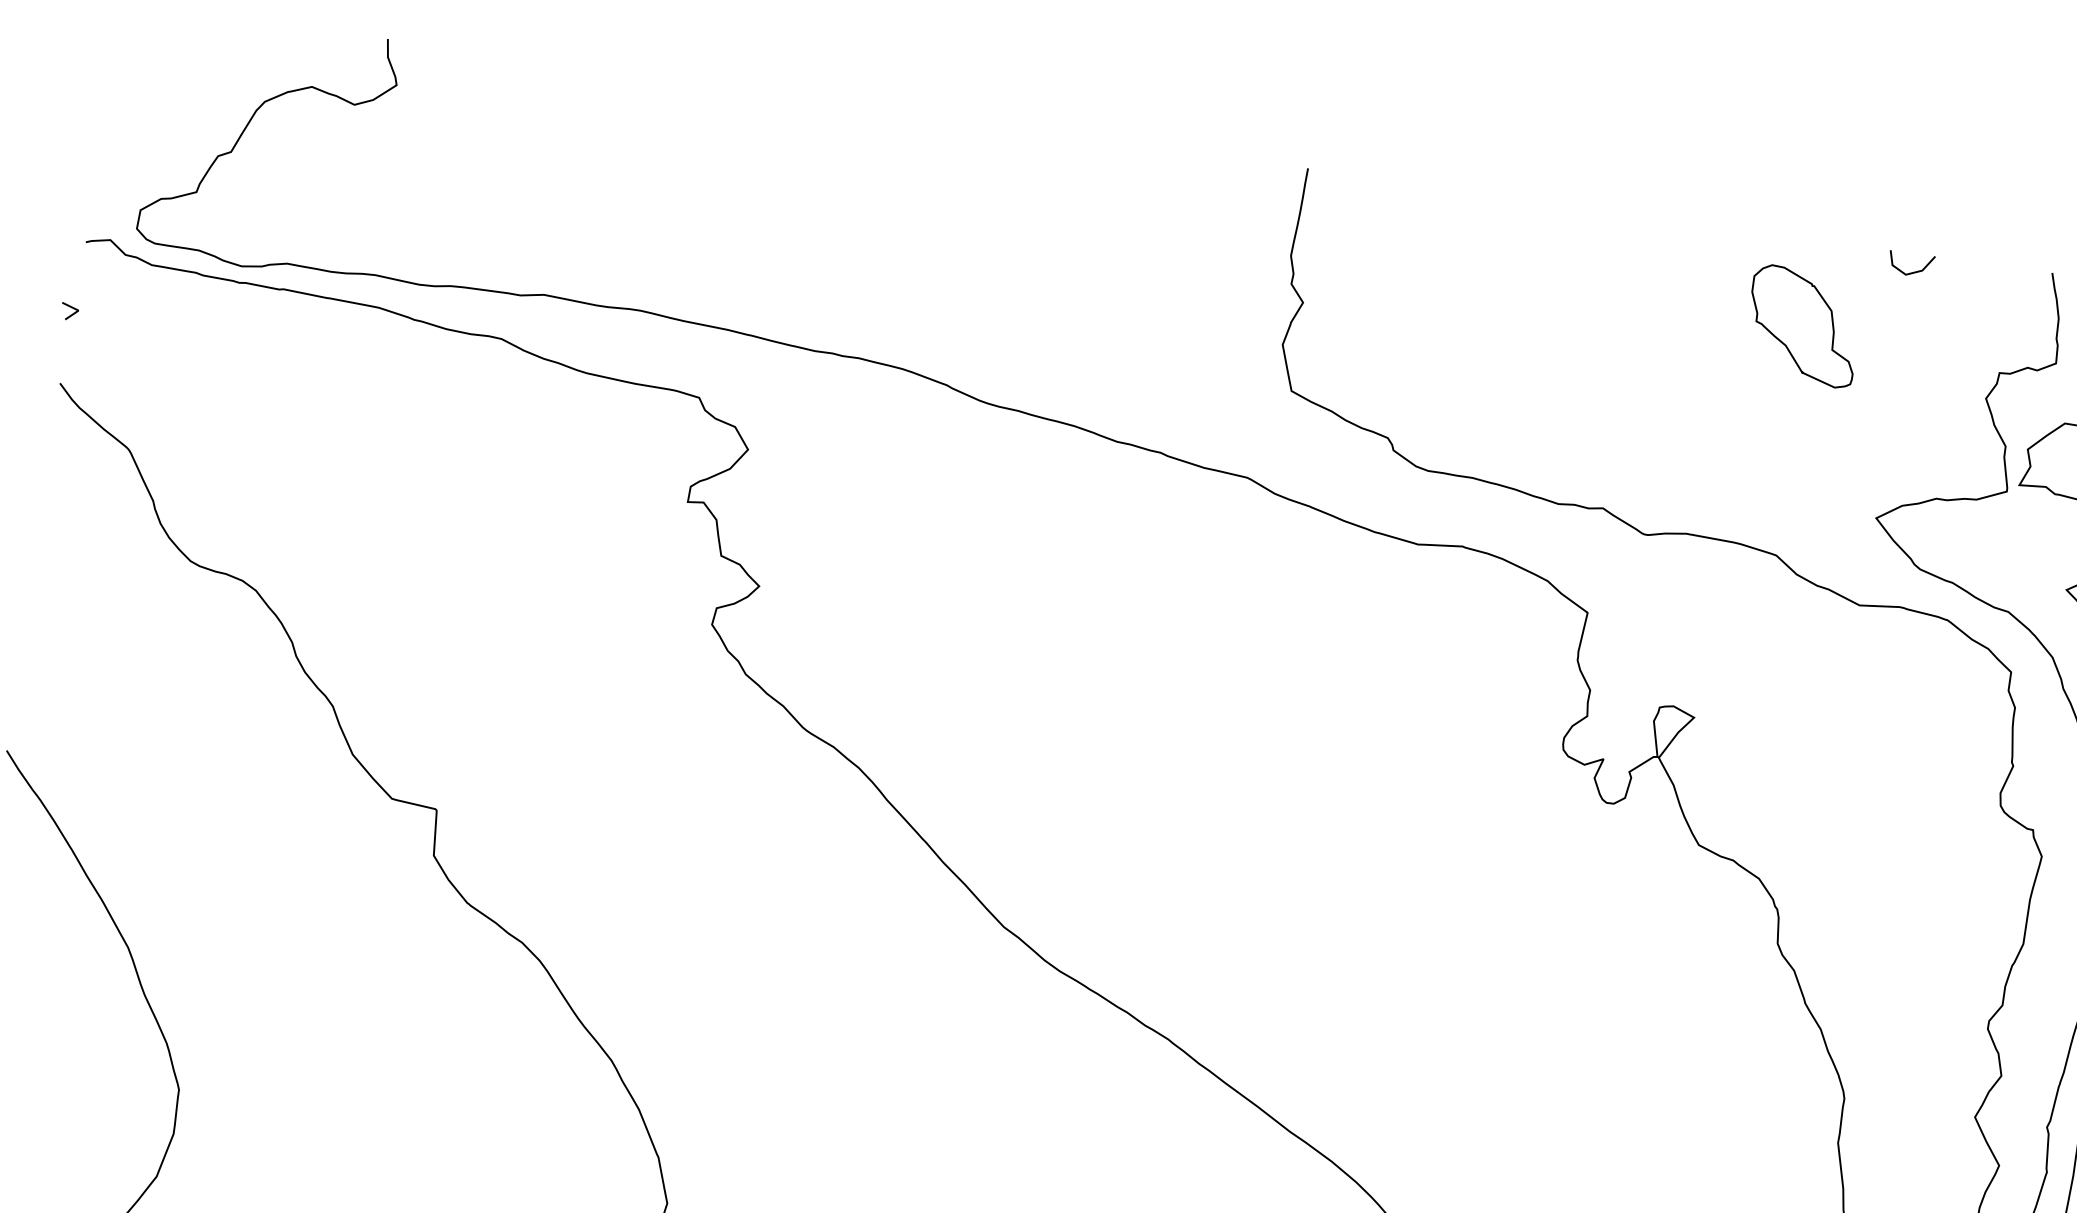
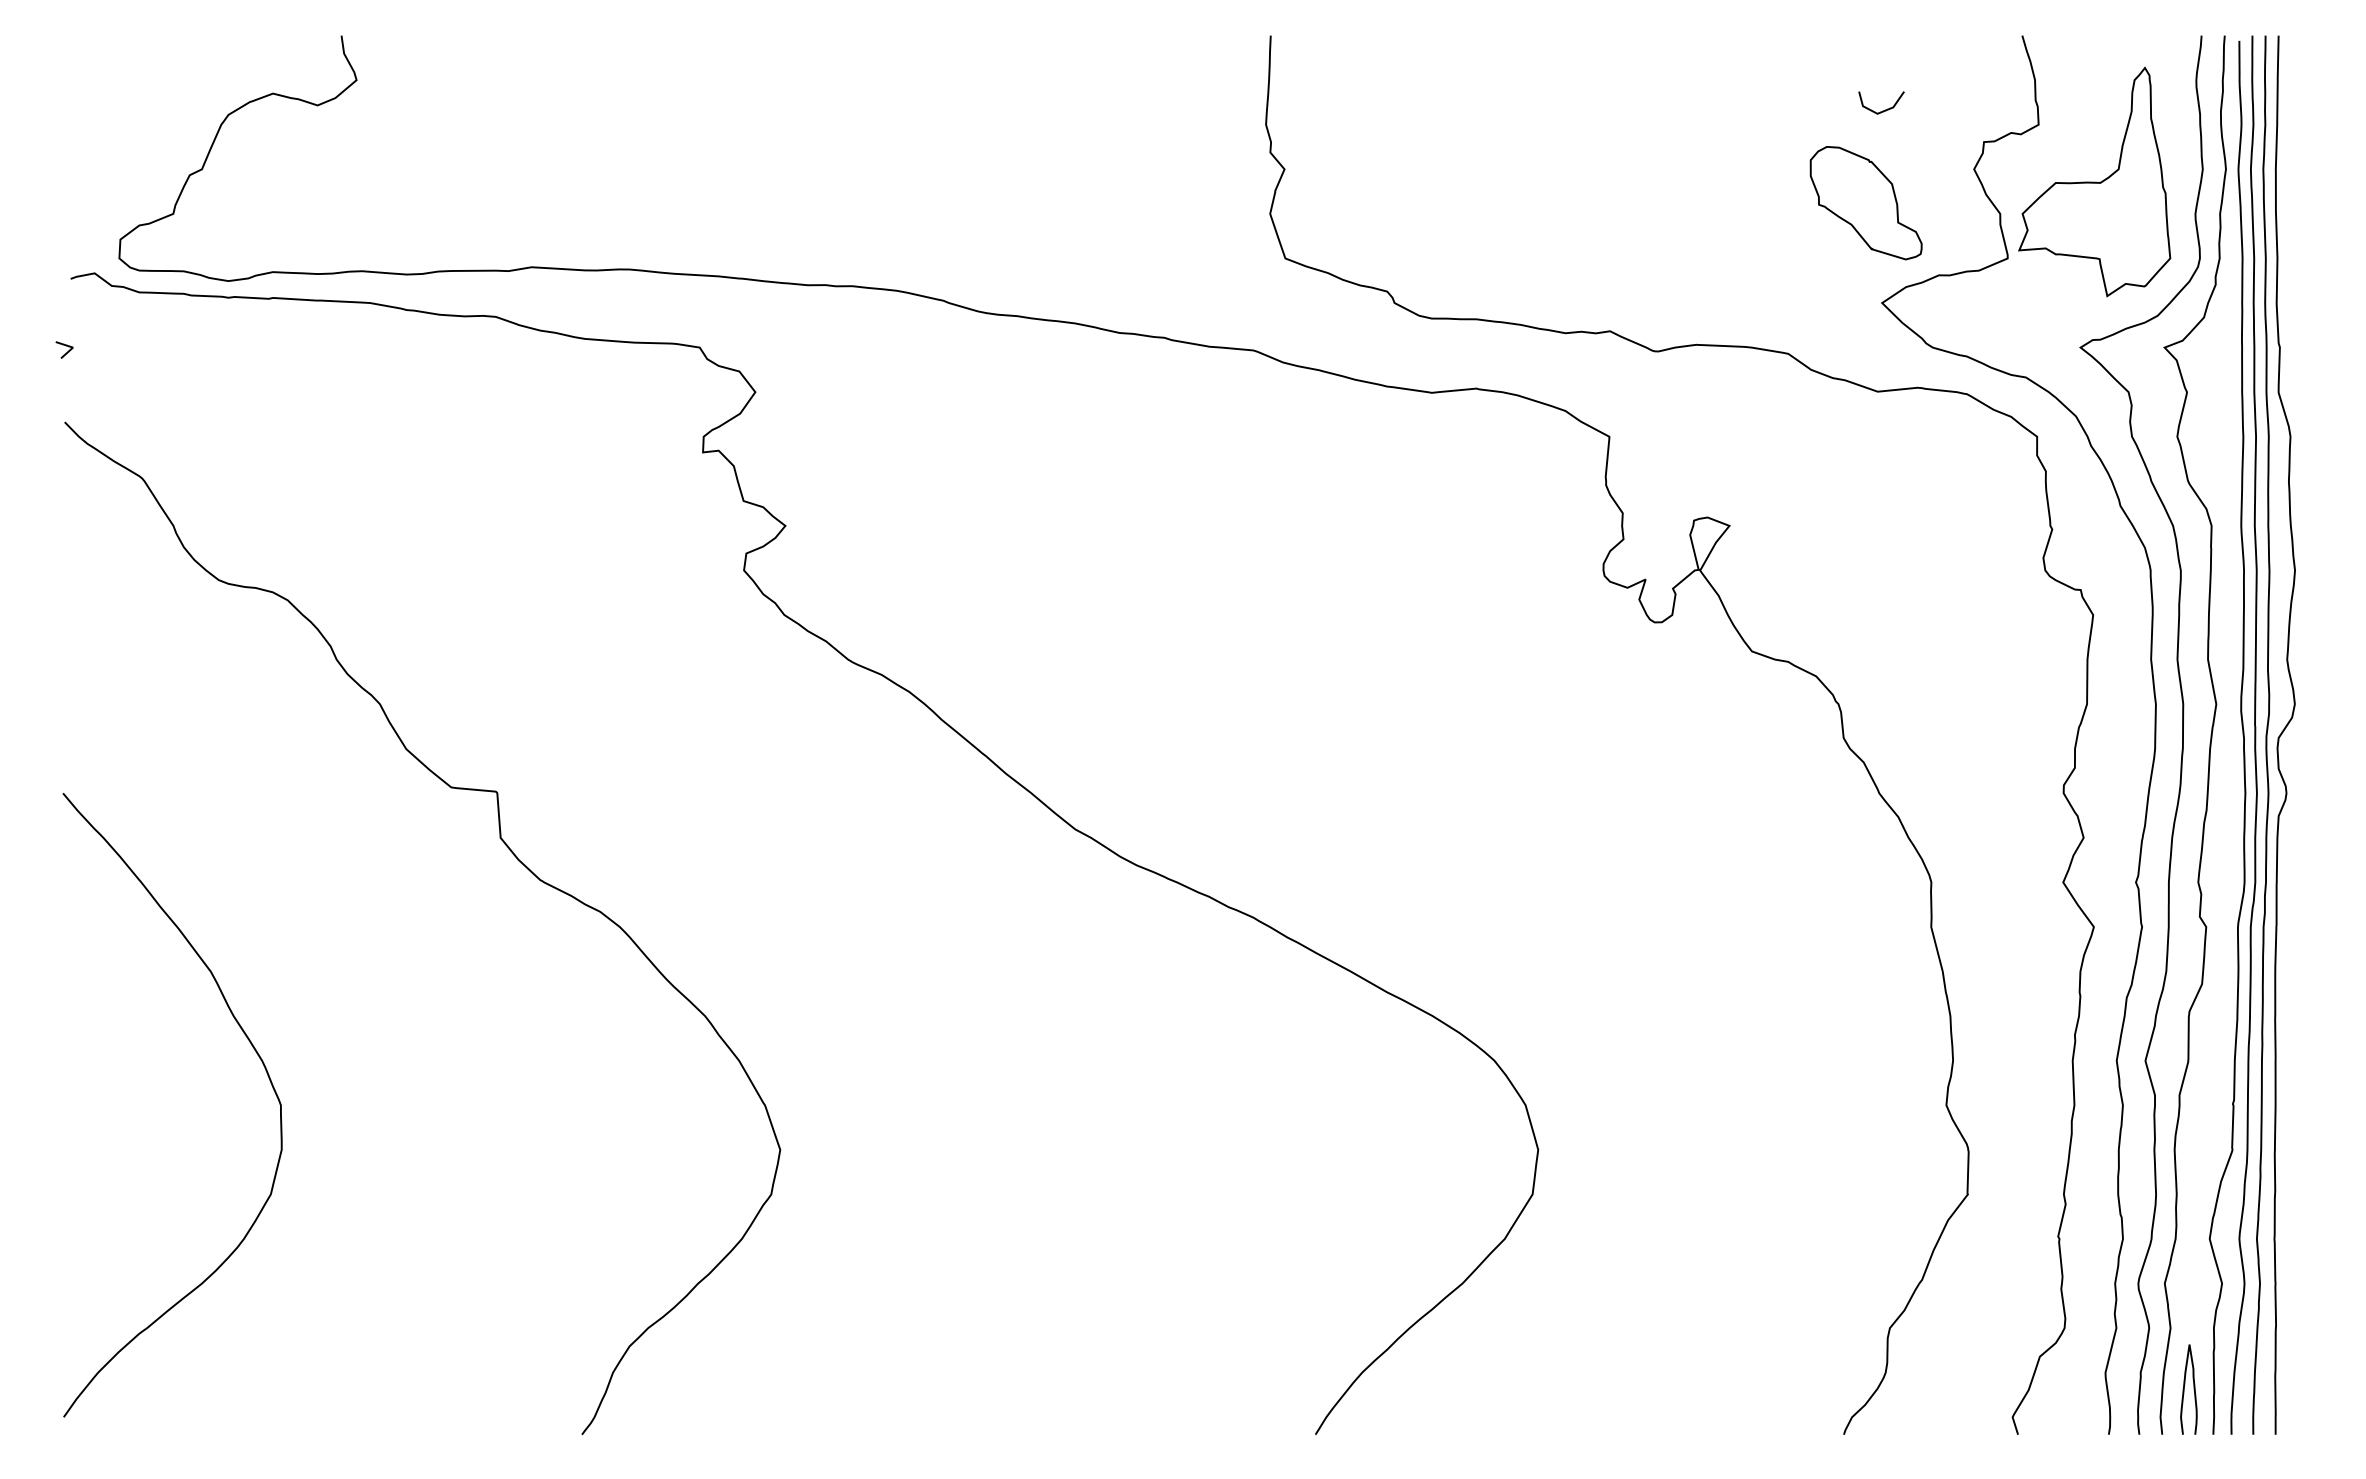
line: (1914, 271) -> (1885, 109), moved
part: (1802, 326) -> (1865, 203), moved

